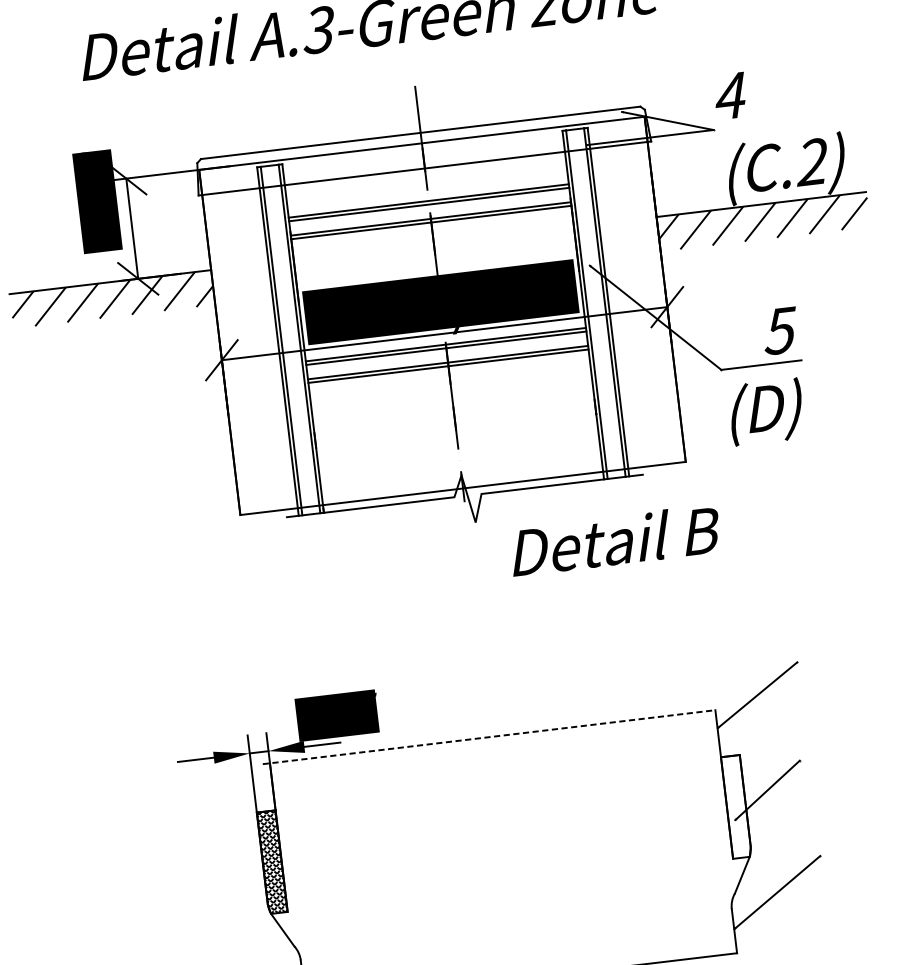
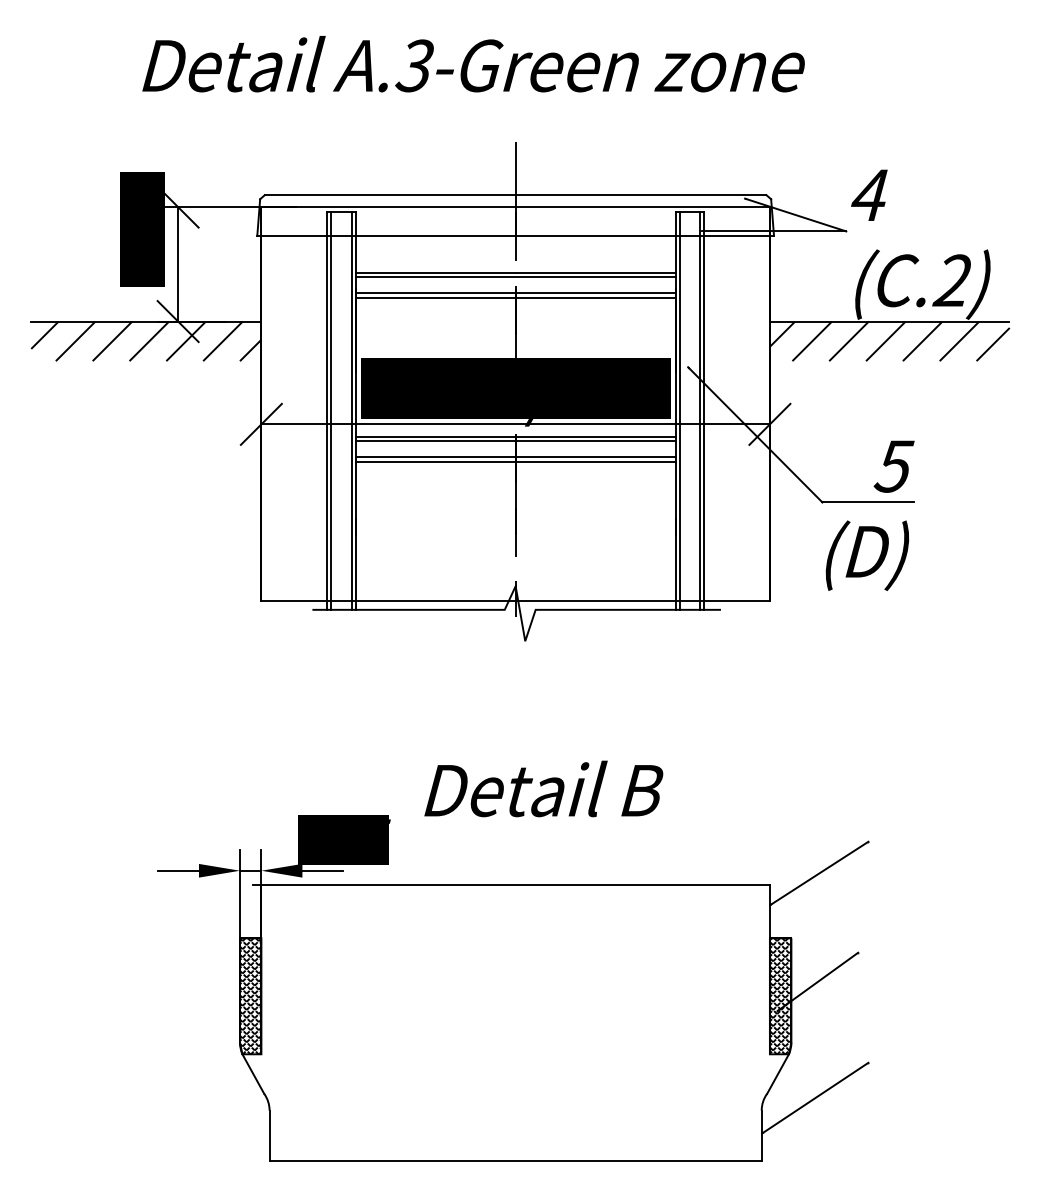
text: (614, 540) -> (543, 788), moved
line: (489, 737) -> (512, 884), dashed -> solid
hatch: (736, 807) -> (780, 996), added

